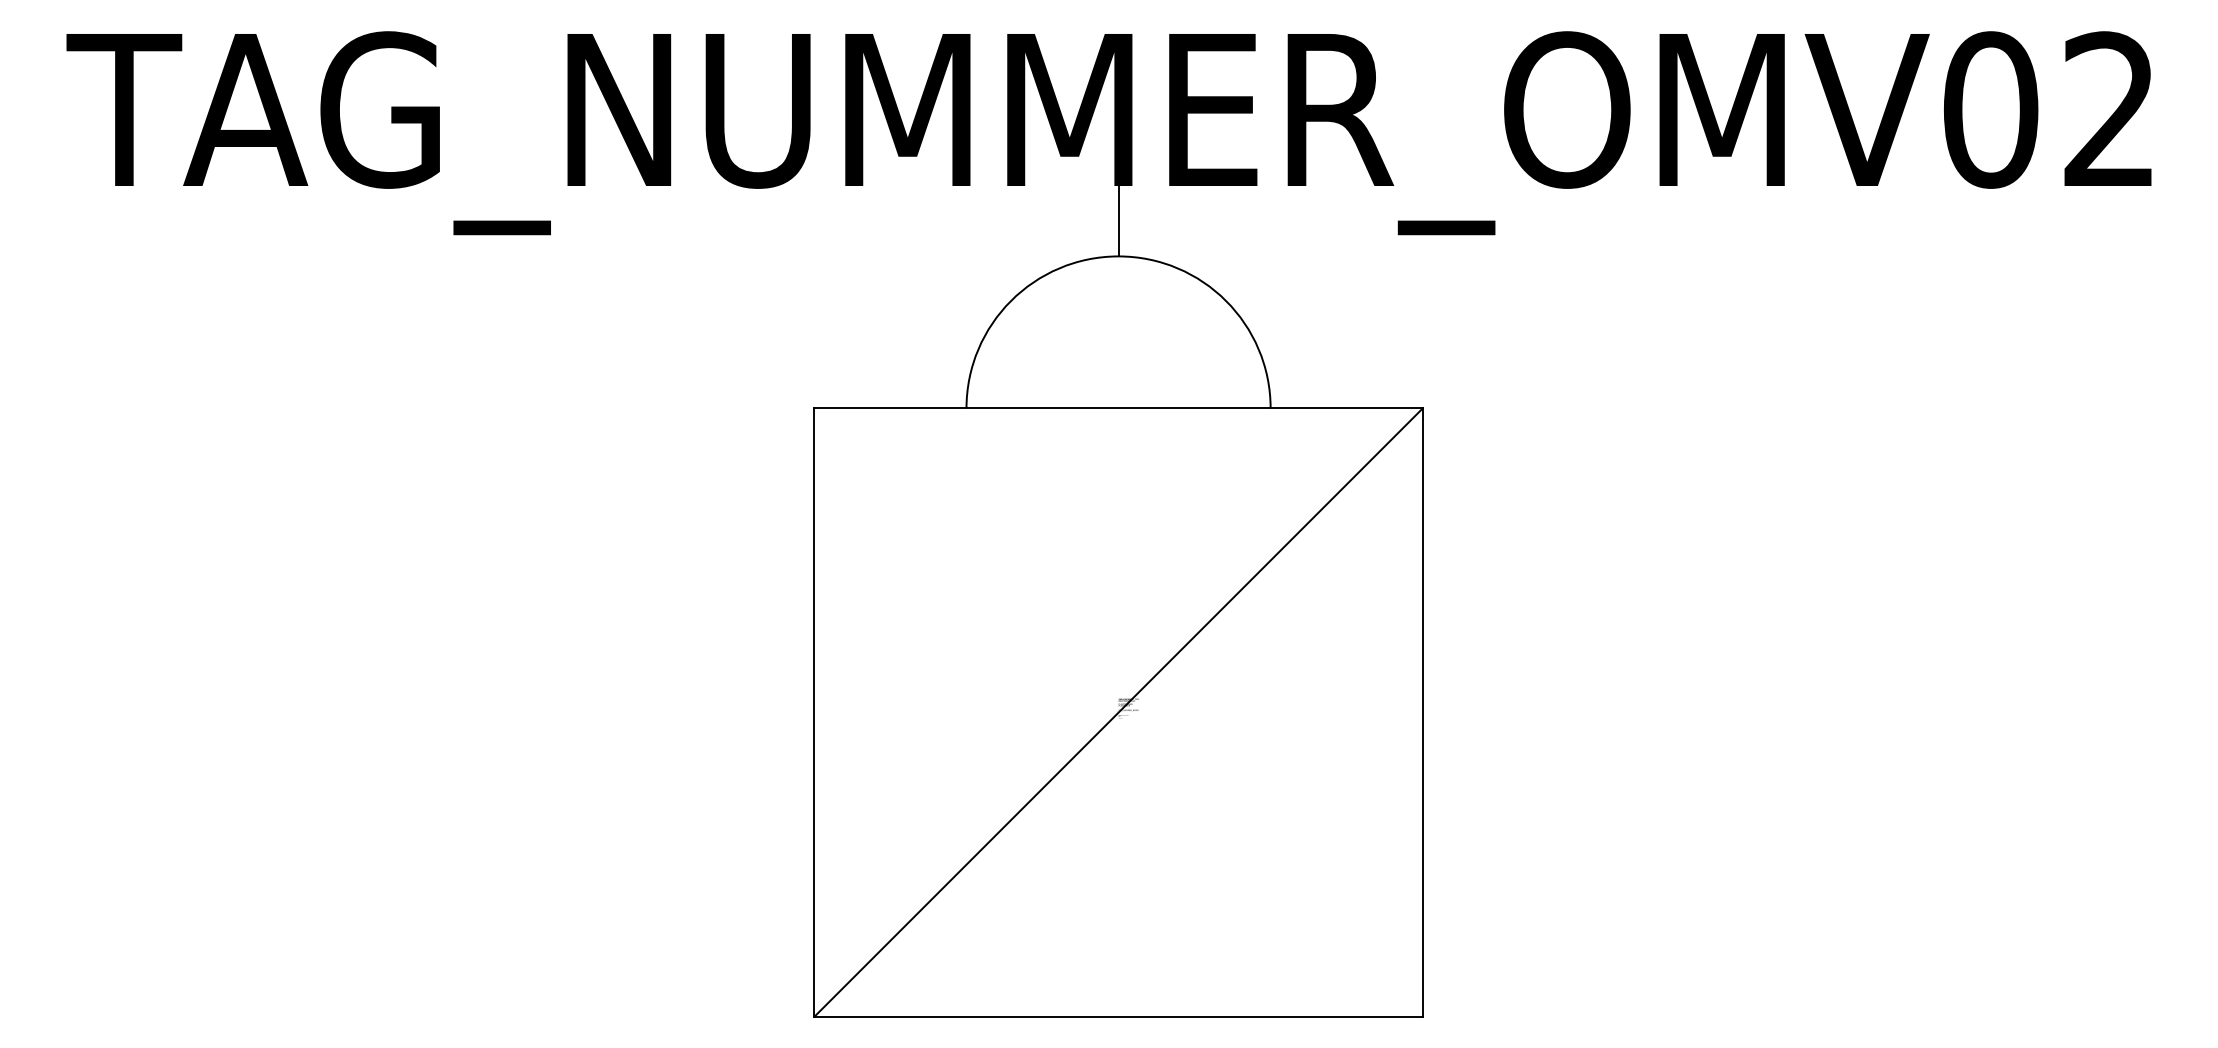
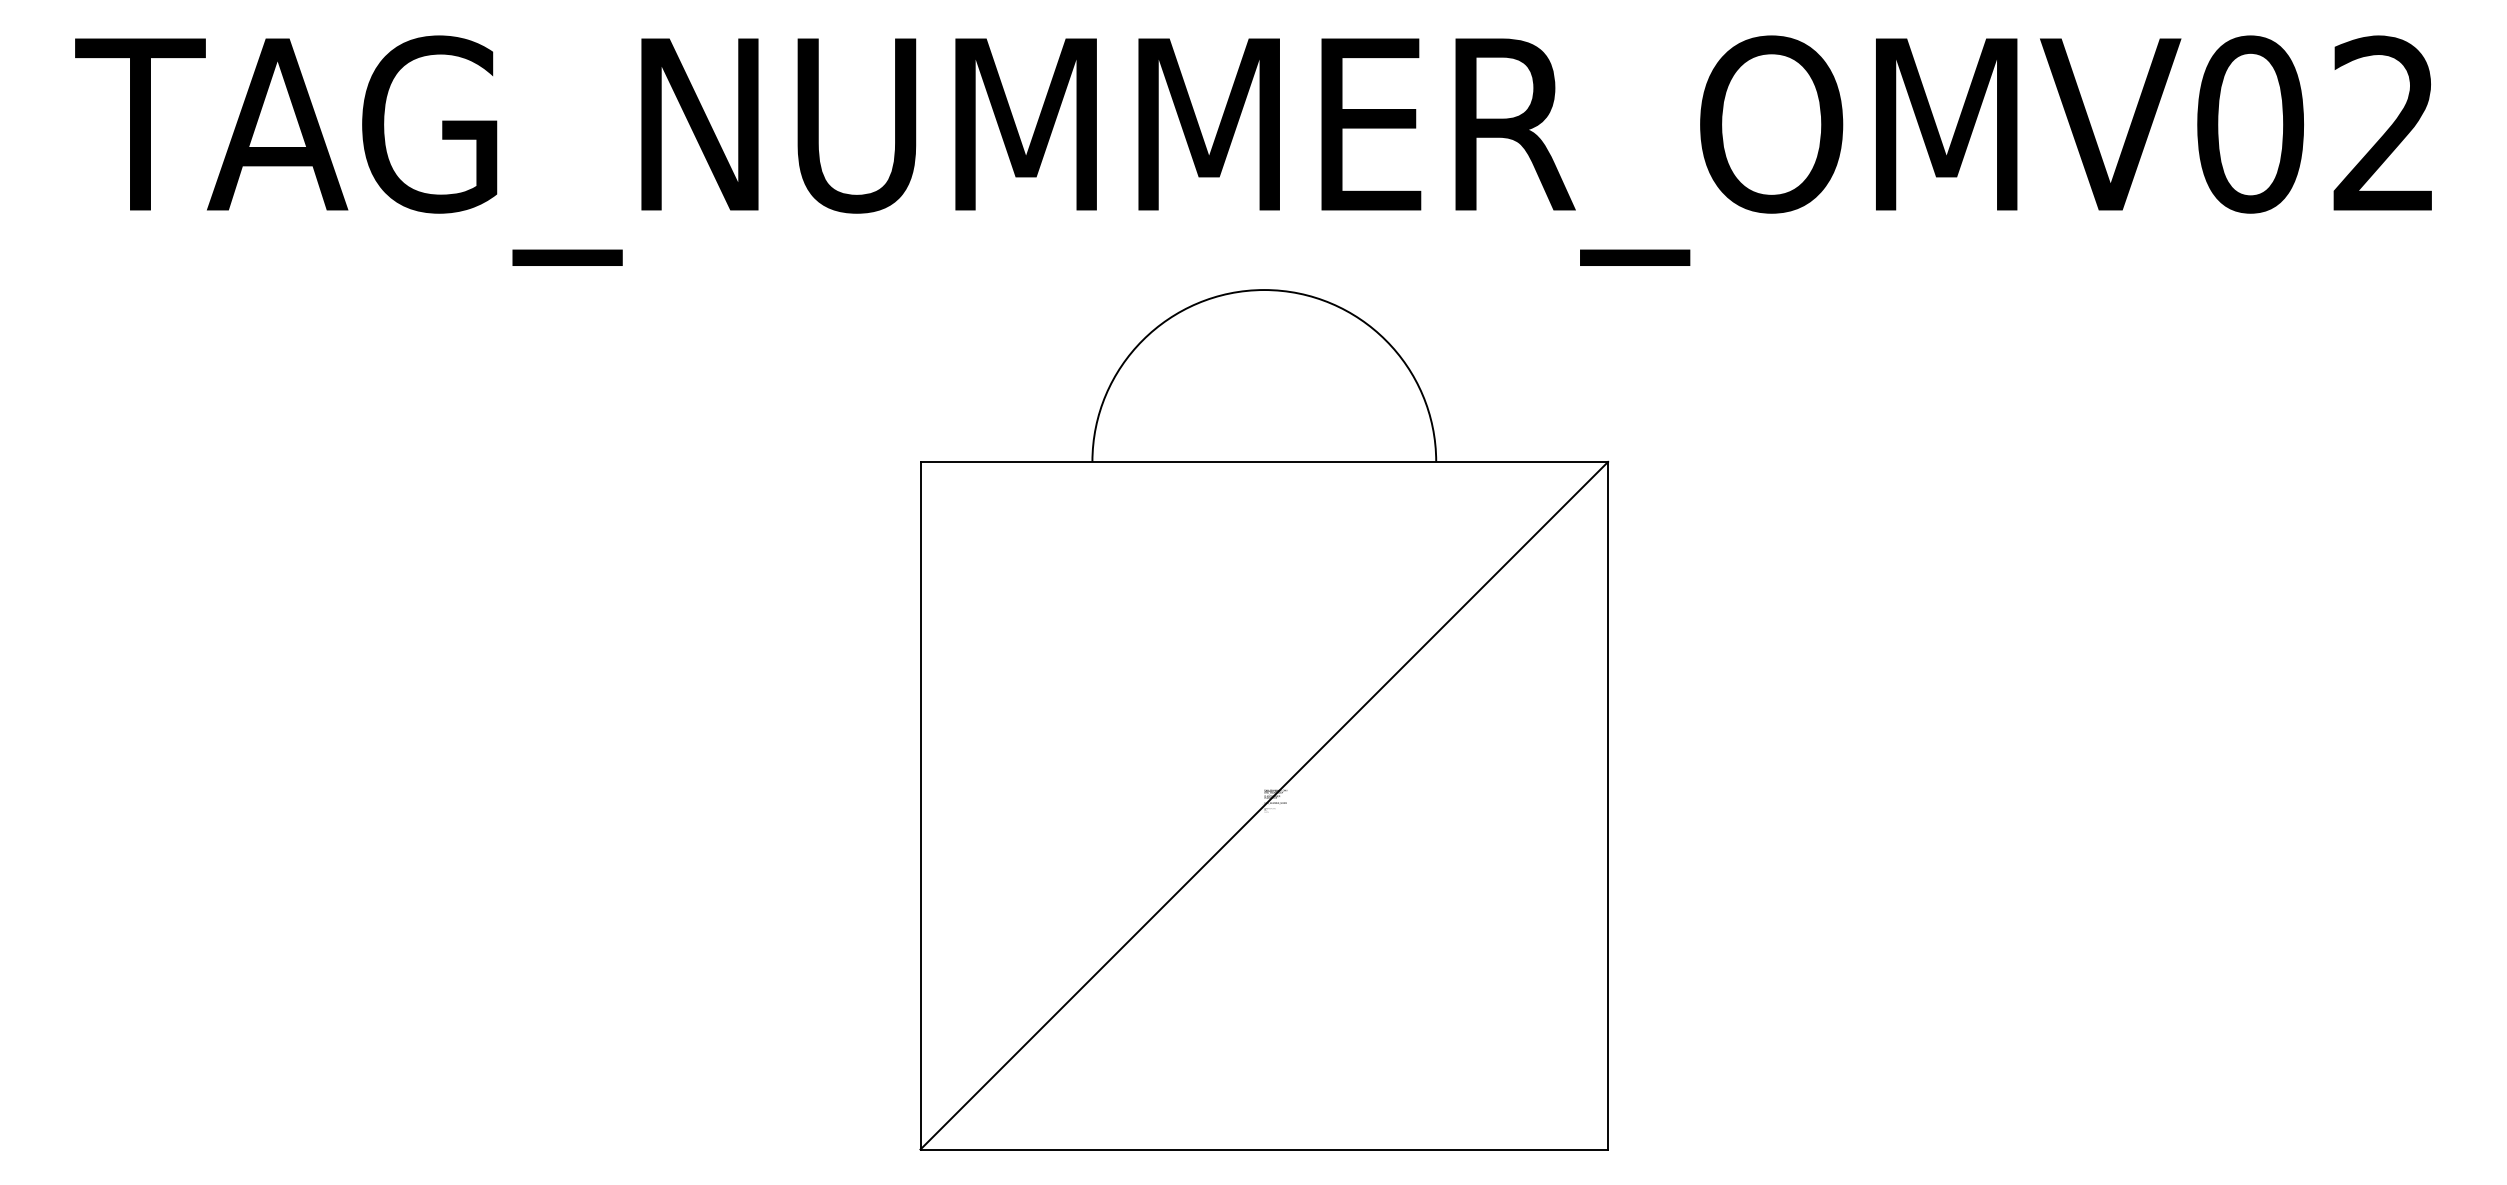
line: (1118, 218) -> (1264, 247), removed

